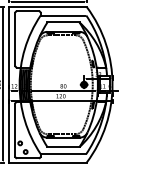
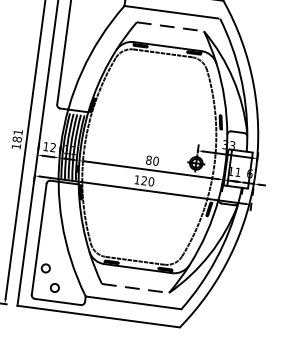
line: (63, 22) -> (170, 27), solid -> dashed
line: (63, 147) -> (135, 289), solid -> dashed

